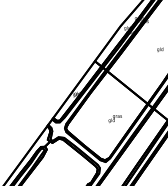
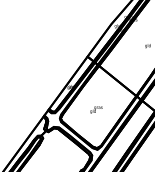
text: (115, 118) -> (96, 109), moved

